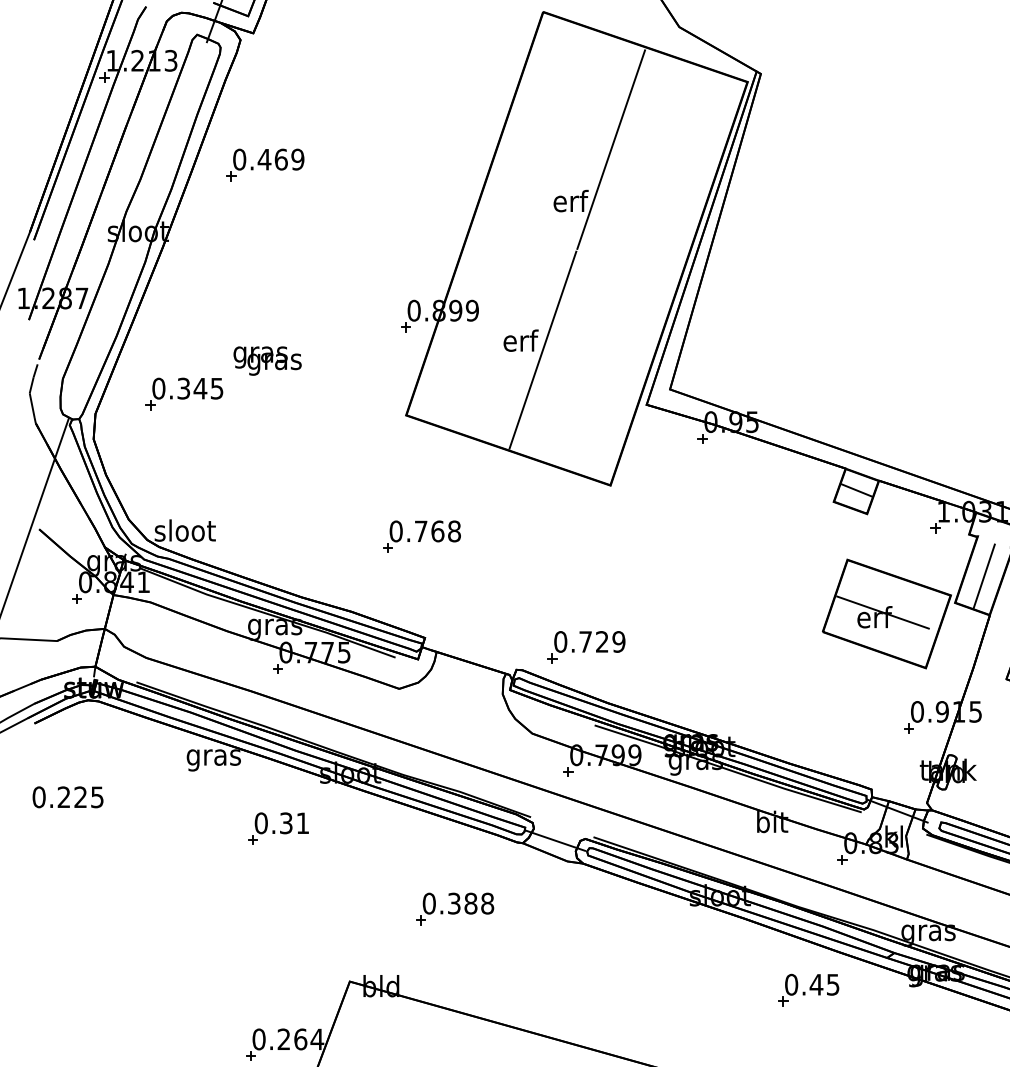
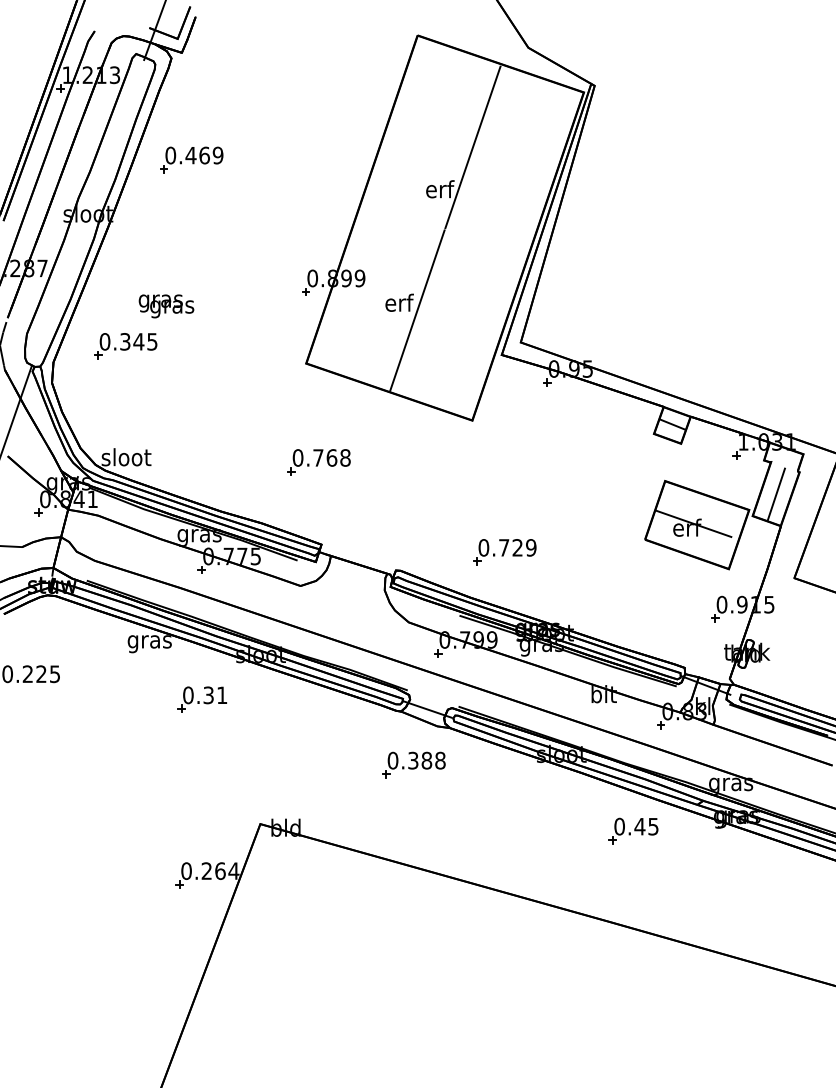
text: (267, 361) -> (166, 306), moved
part: (586, 647) -> (504, 552), moved
part: (454, 908) -> (413, 764), moved

